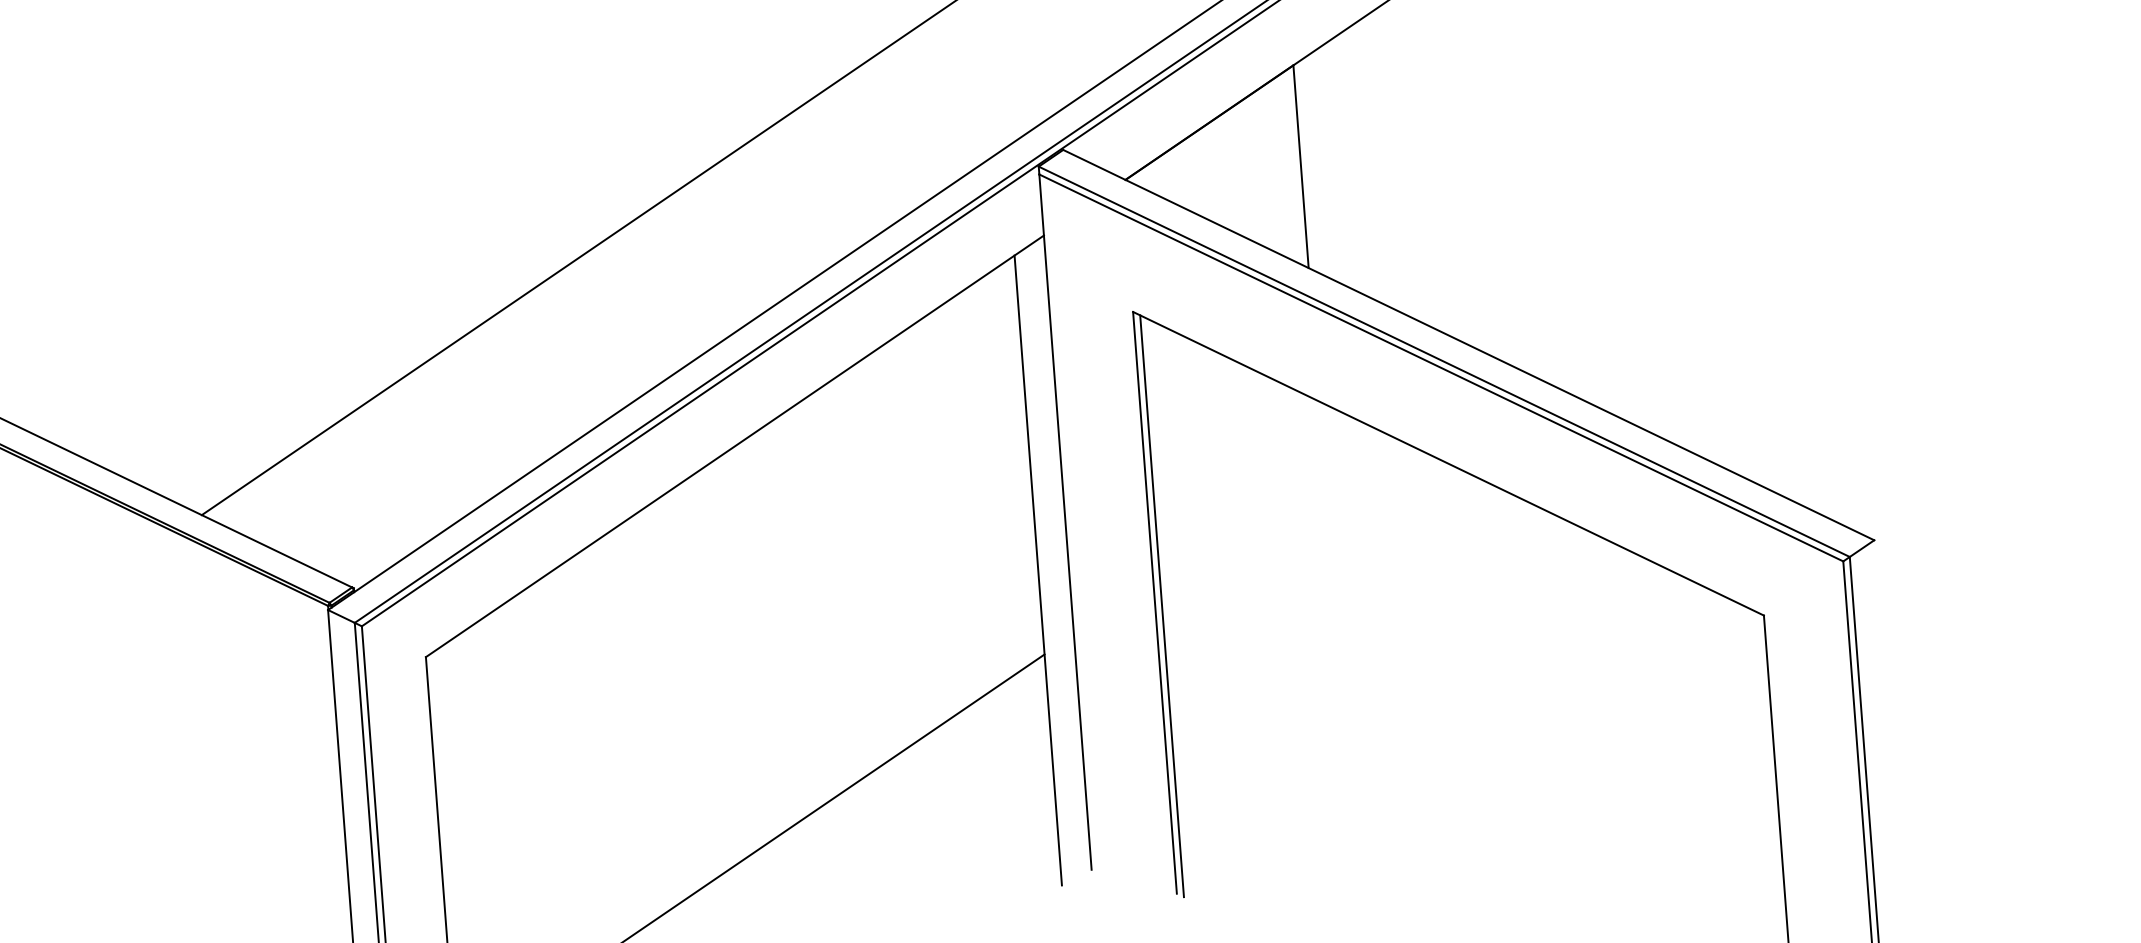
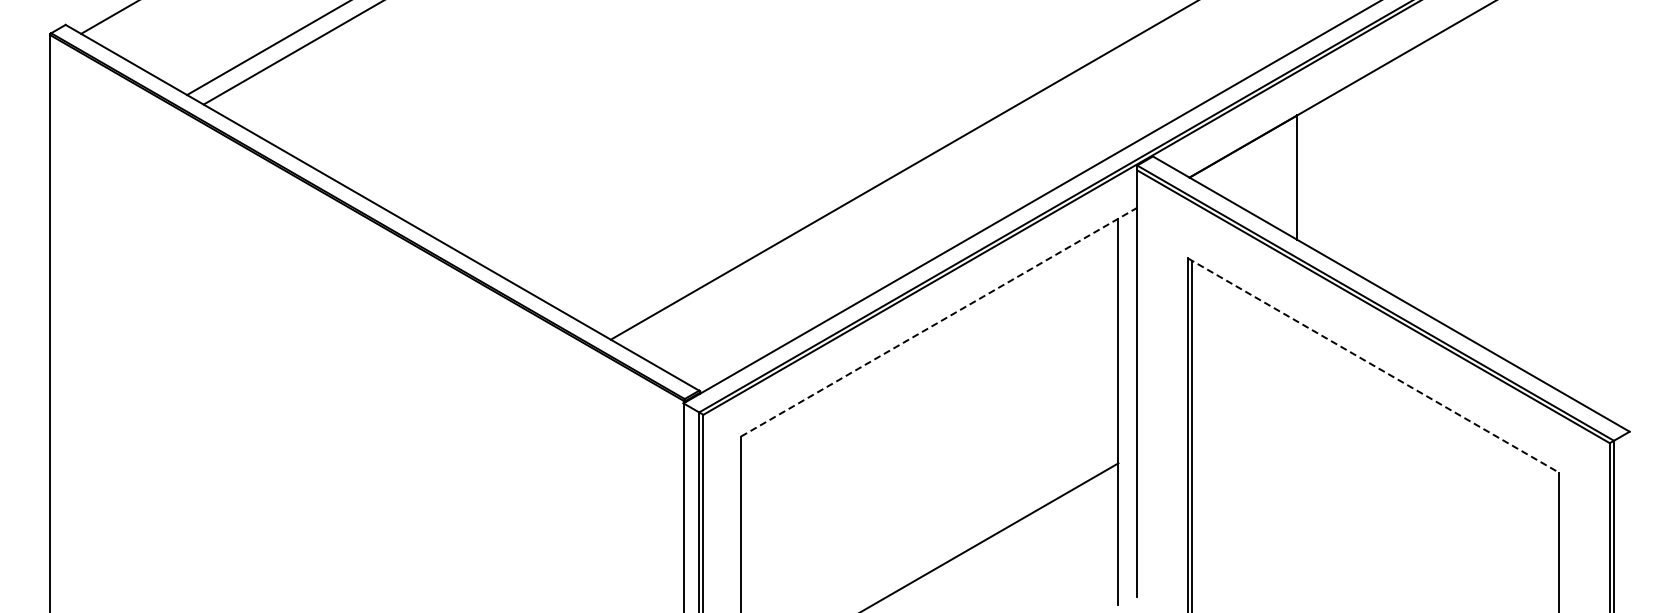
line: (735, 446) -> (939, 322), solid -> dashed
line: (1448, 463) -> (1373, 365), solid -> dashed

